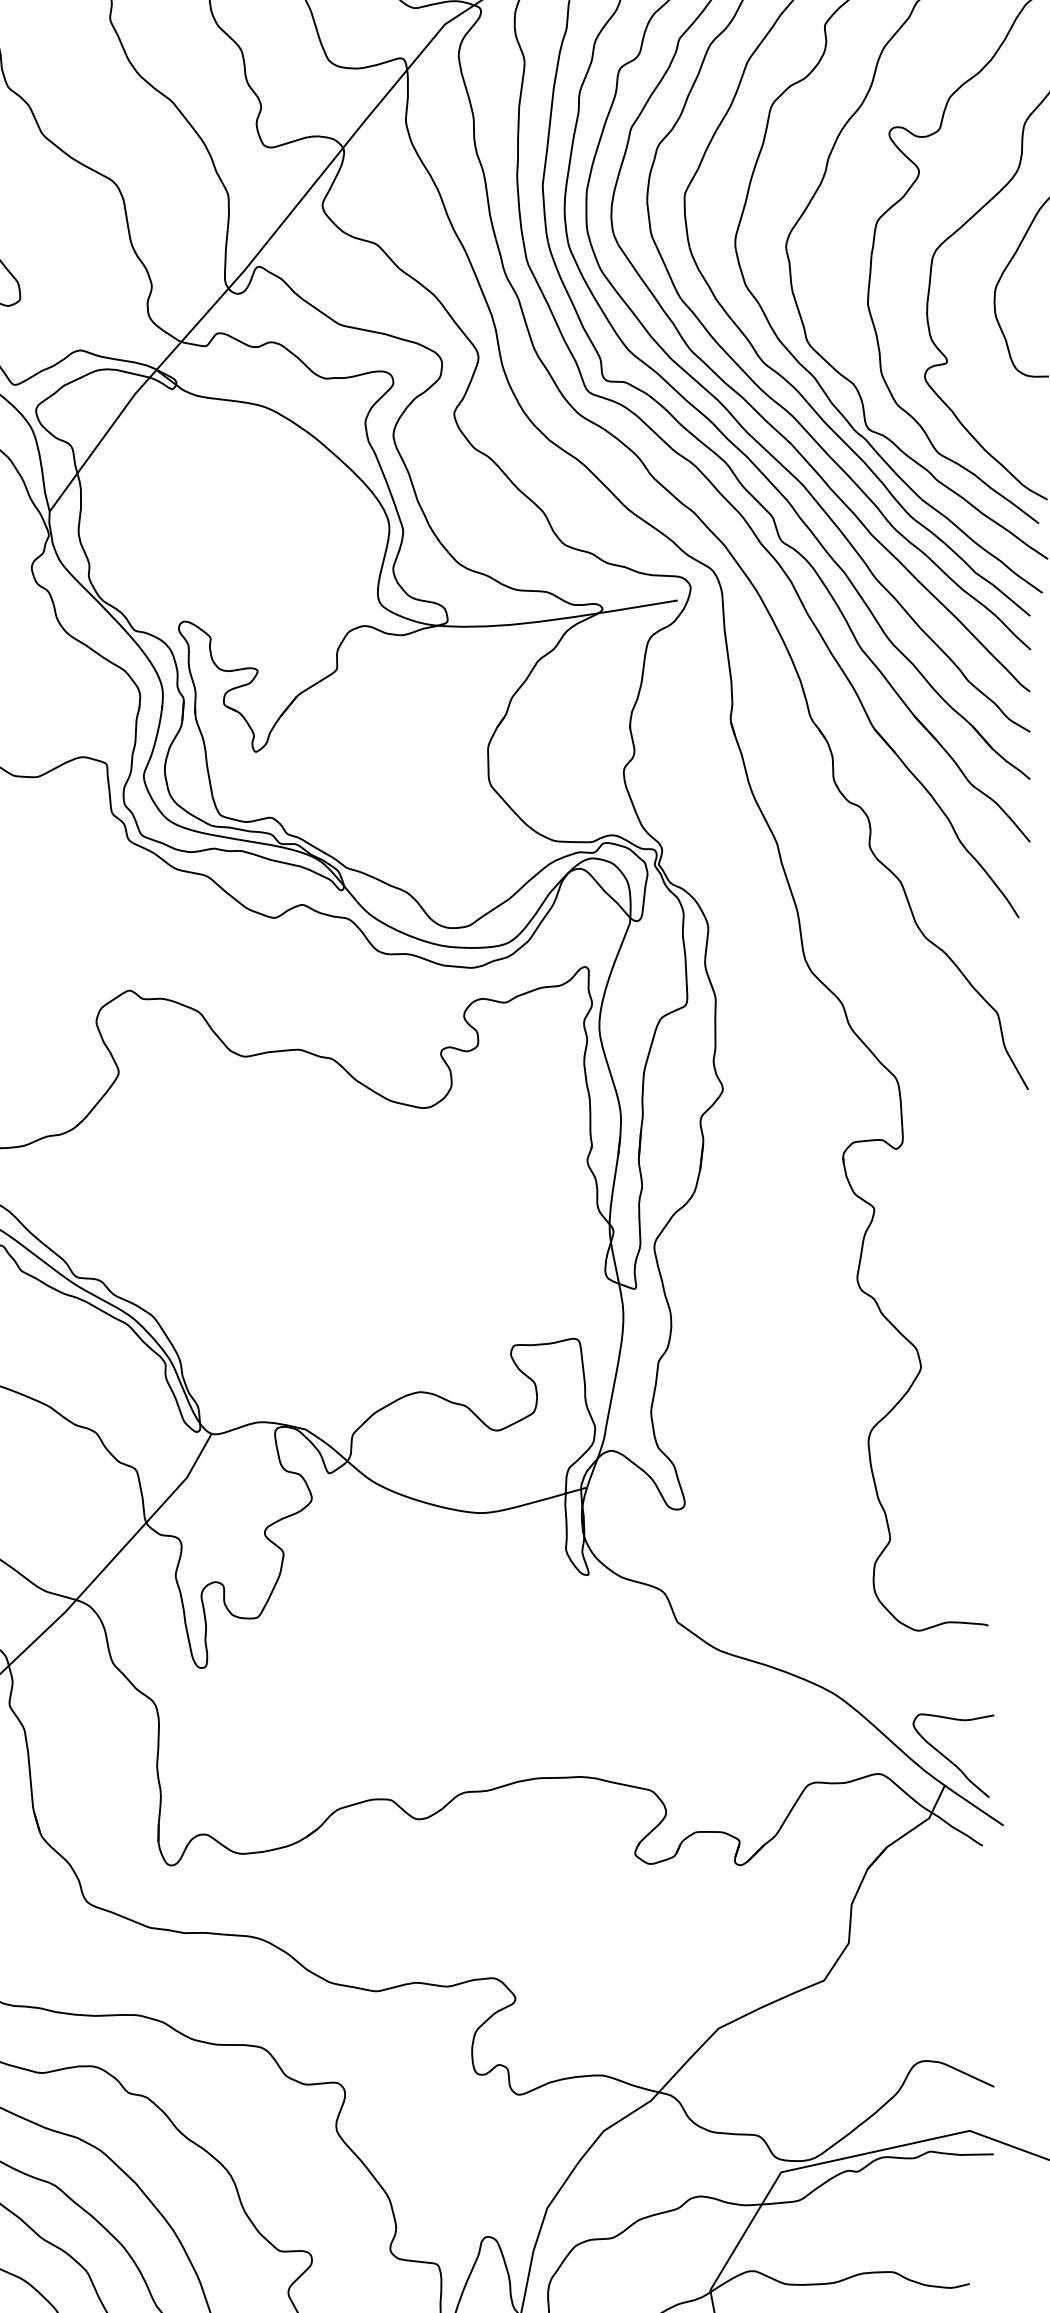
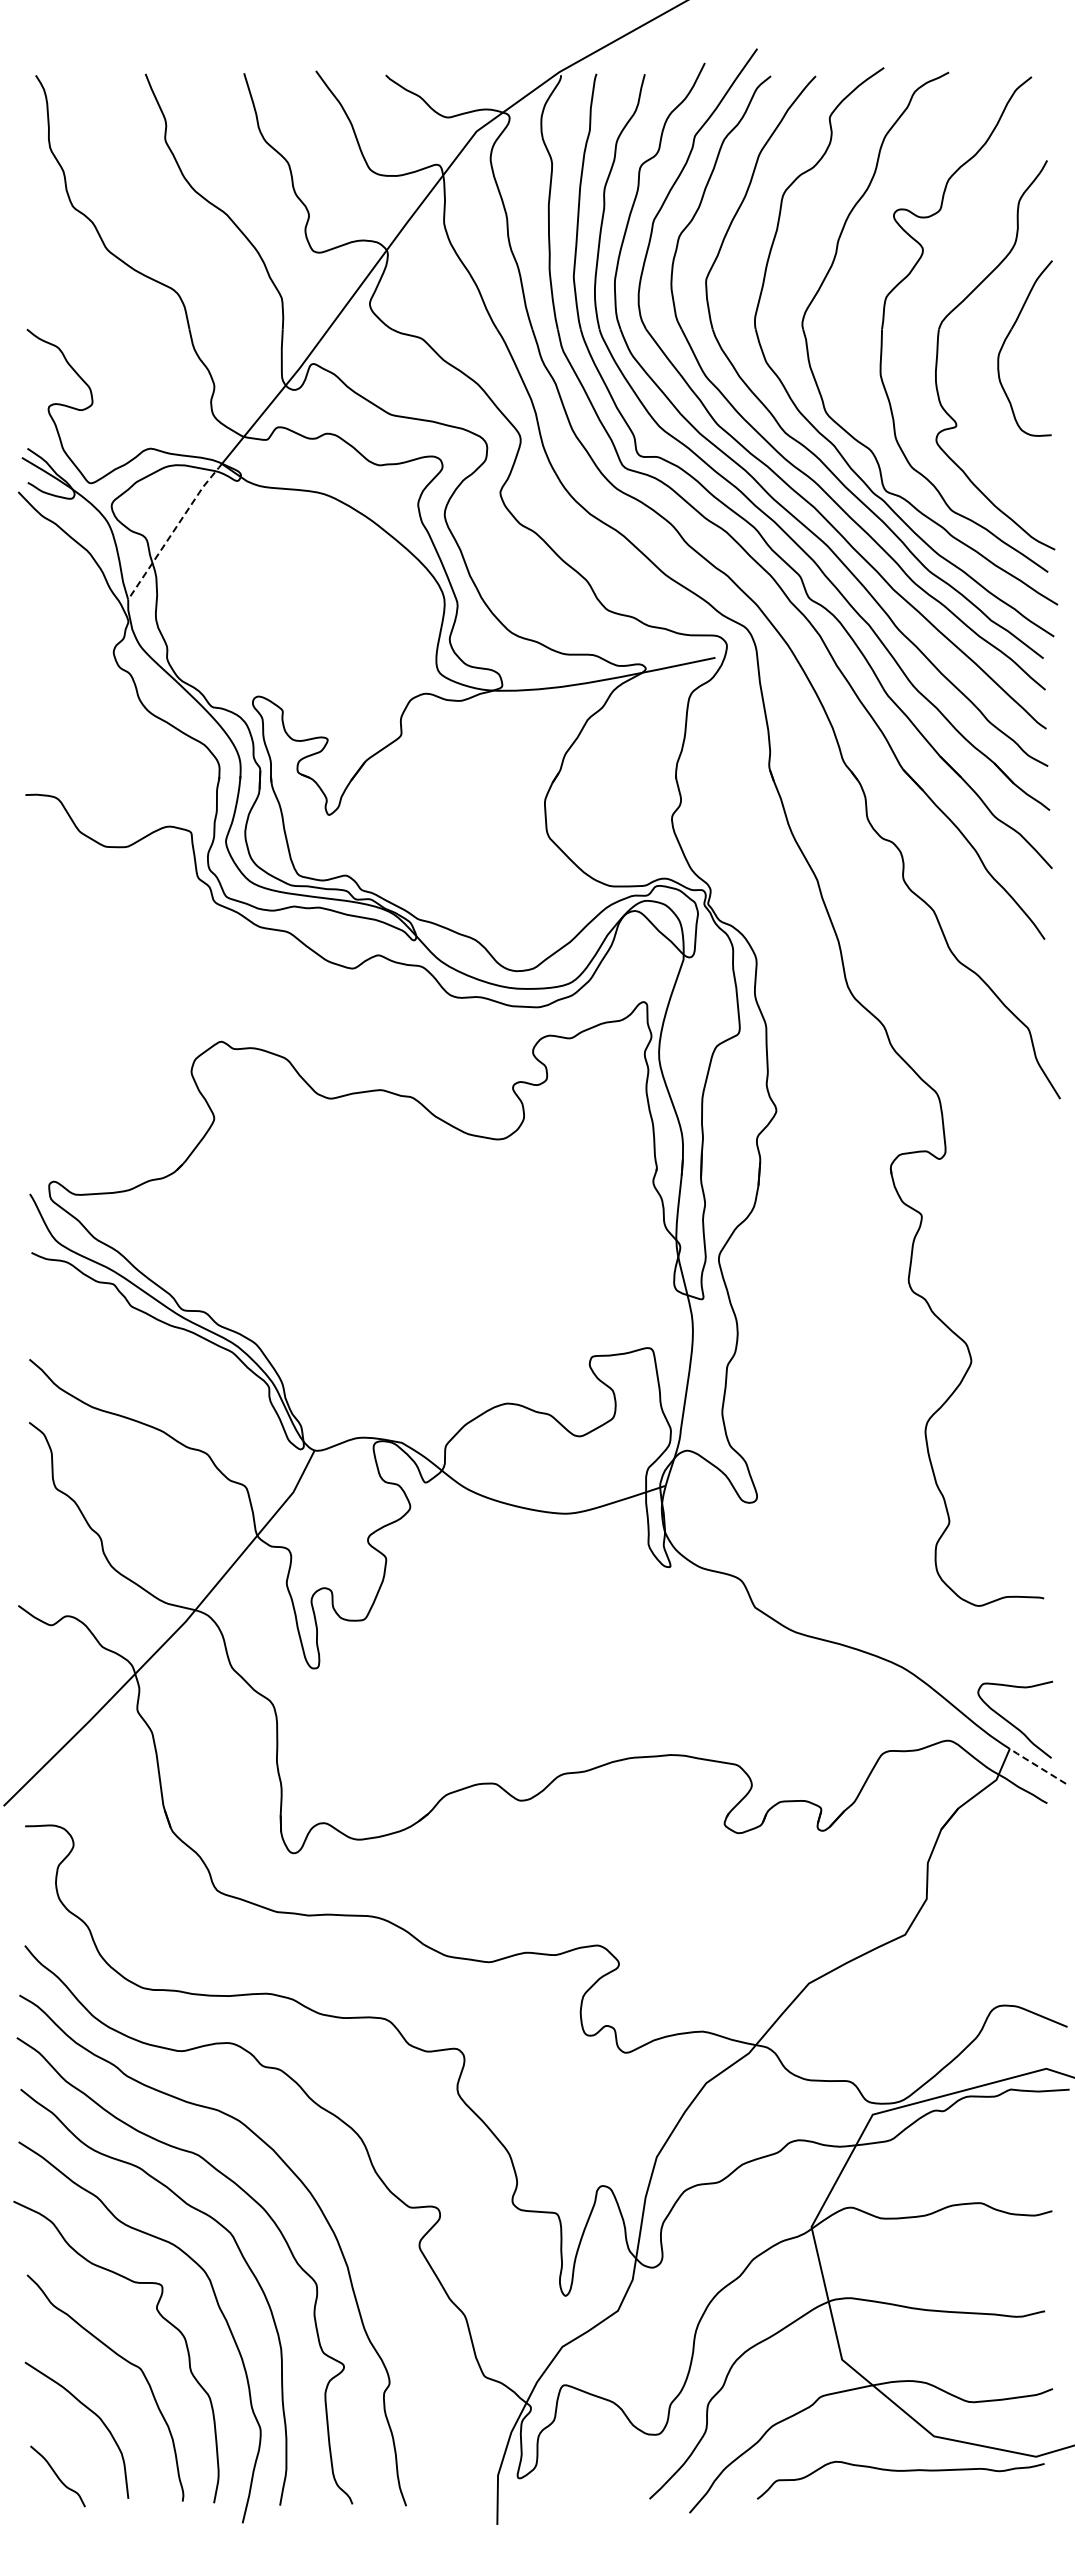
line: (102, 439) -> (174, 530), solid -> dashed
line: (972, 1804) -> (1036, 1765), solid -> dashed

